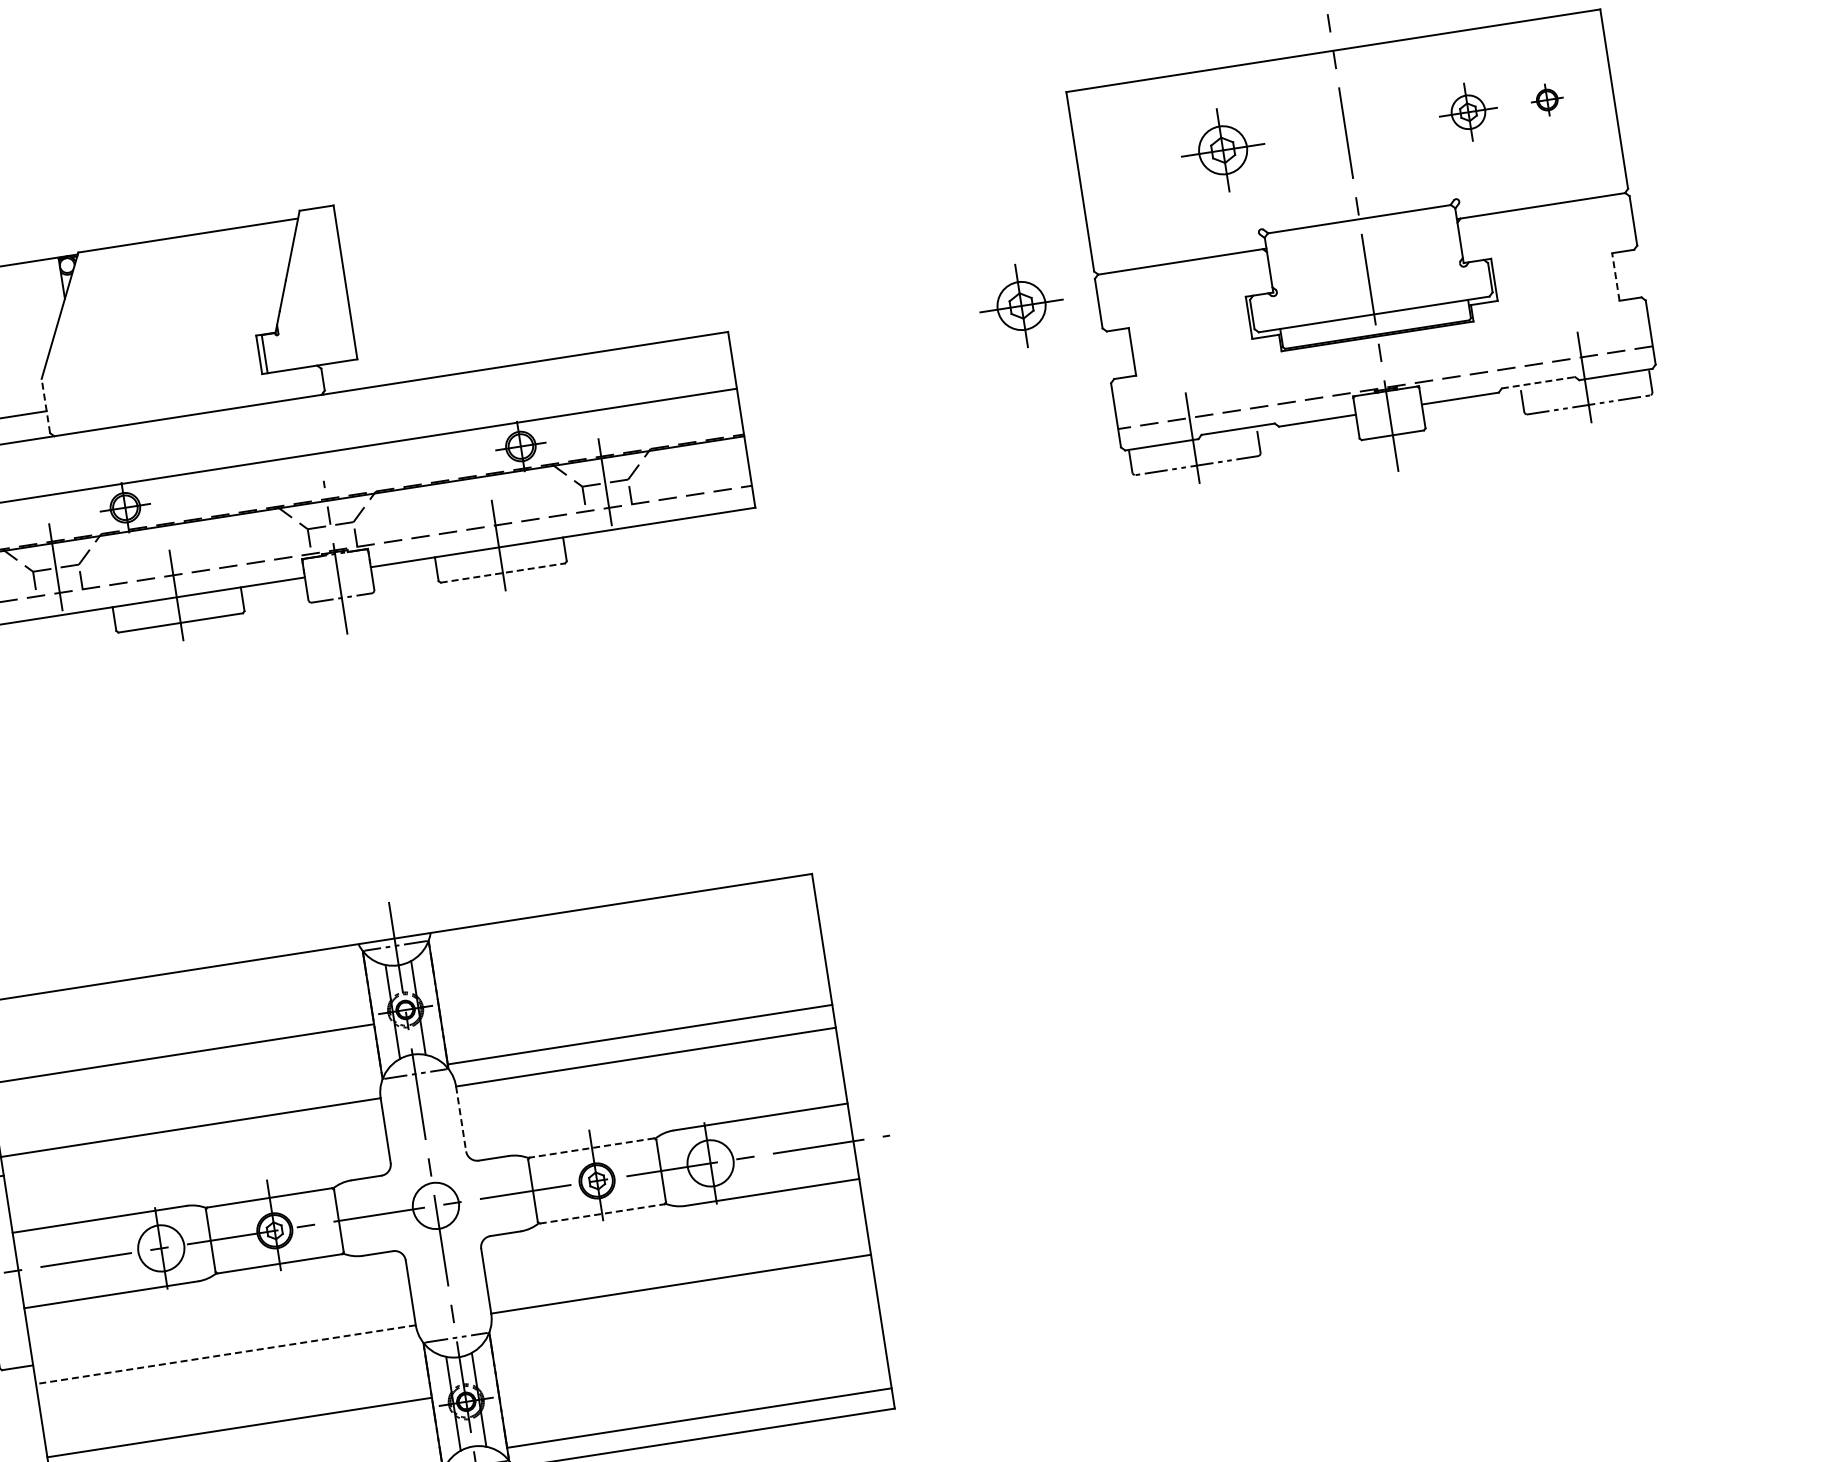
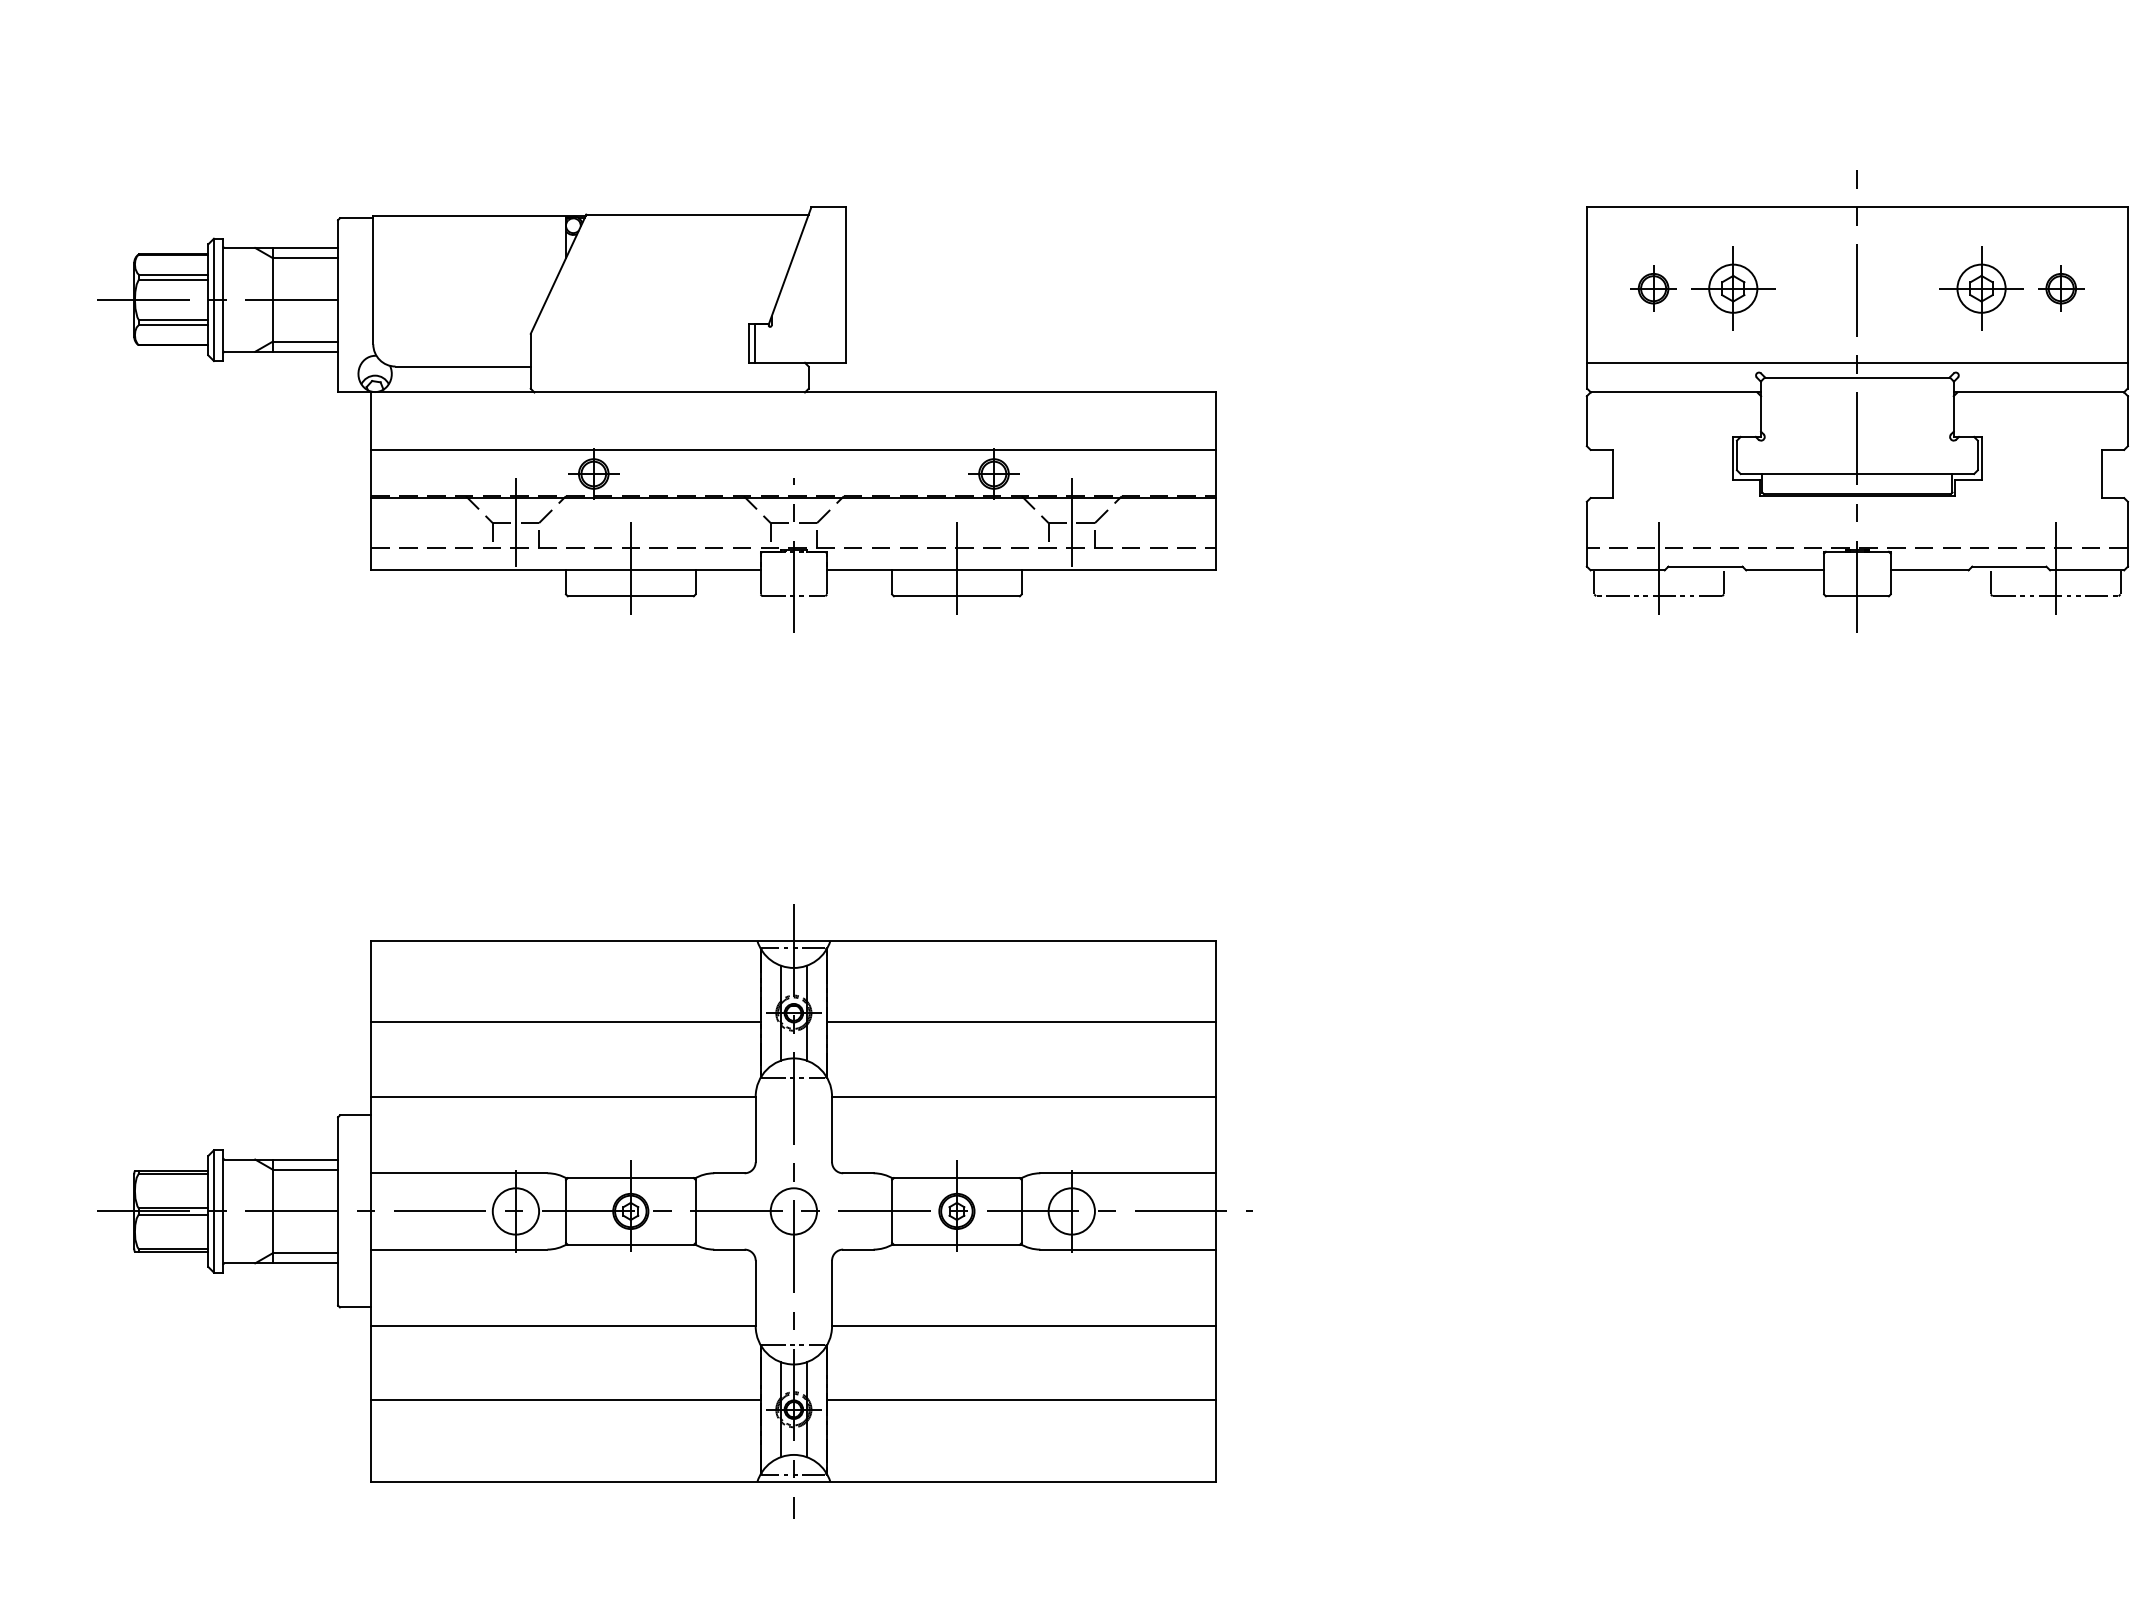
part: (1547, 99) -> (2061, 288), size x1.43
part: (1468, 112) -> (1981, 288), size x1.43
part: (1144, 162) -> (1653, 288), added
line: (1357, 204) -> (1857, 362), added
line: (1616, 276) -> (2102, 473), dashed -> solid
part: (1021, 305) -> (1510, 411), removed
line: (1538, 382) -> (2009, 566), dashed -> solid
line: (45, 405) -> (530, 360), dashed -> solid
line: (502, 573) -> (956, 596), dashed -> solid
line: (639, 1034) -> (1021, 1022), moved
line: (461, 1119) -> (832, 1129), dashed -> solid
line: (591, 1148) -> (956, 1178), dashed -> solid
line: (601, 1213) -> (956, 1244), dashed -> solid
line: (225, 1354) -> (563, 1326), dashed -> solid
line: (699, 1418) -> (1021, 1400), moved

